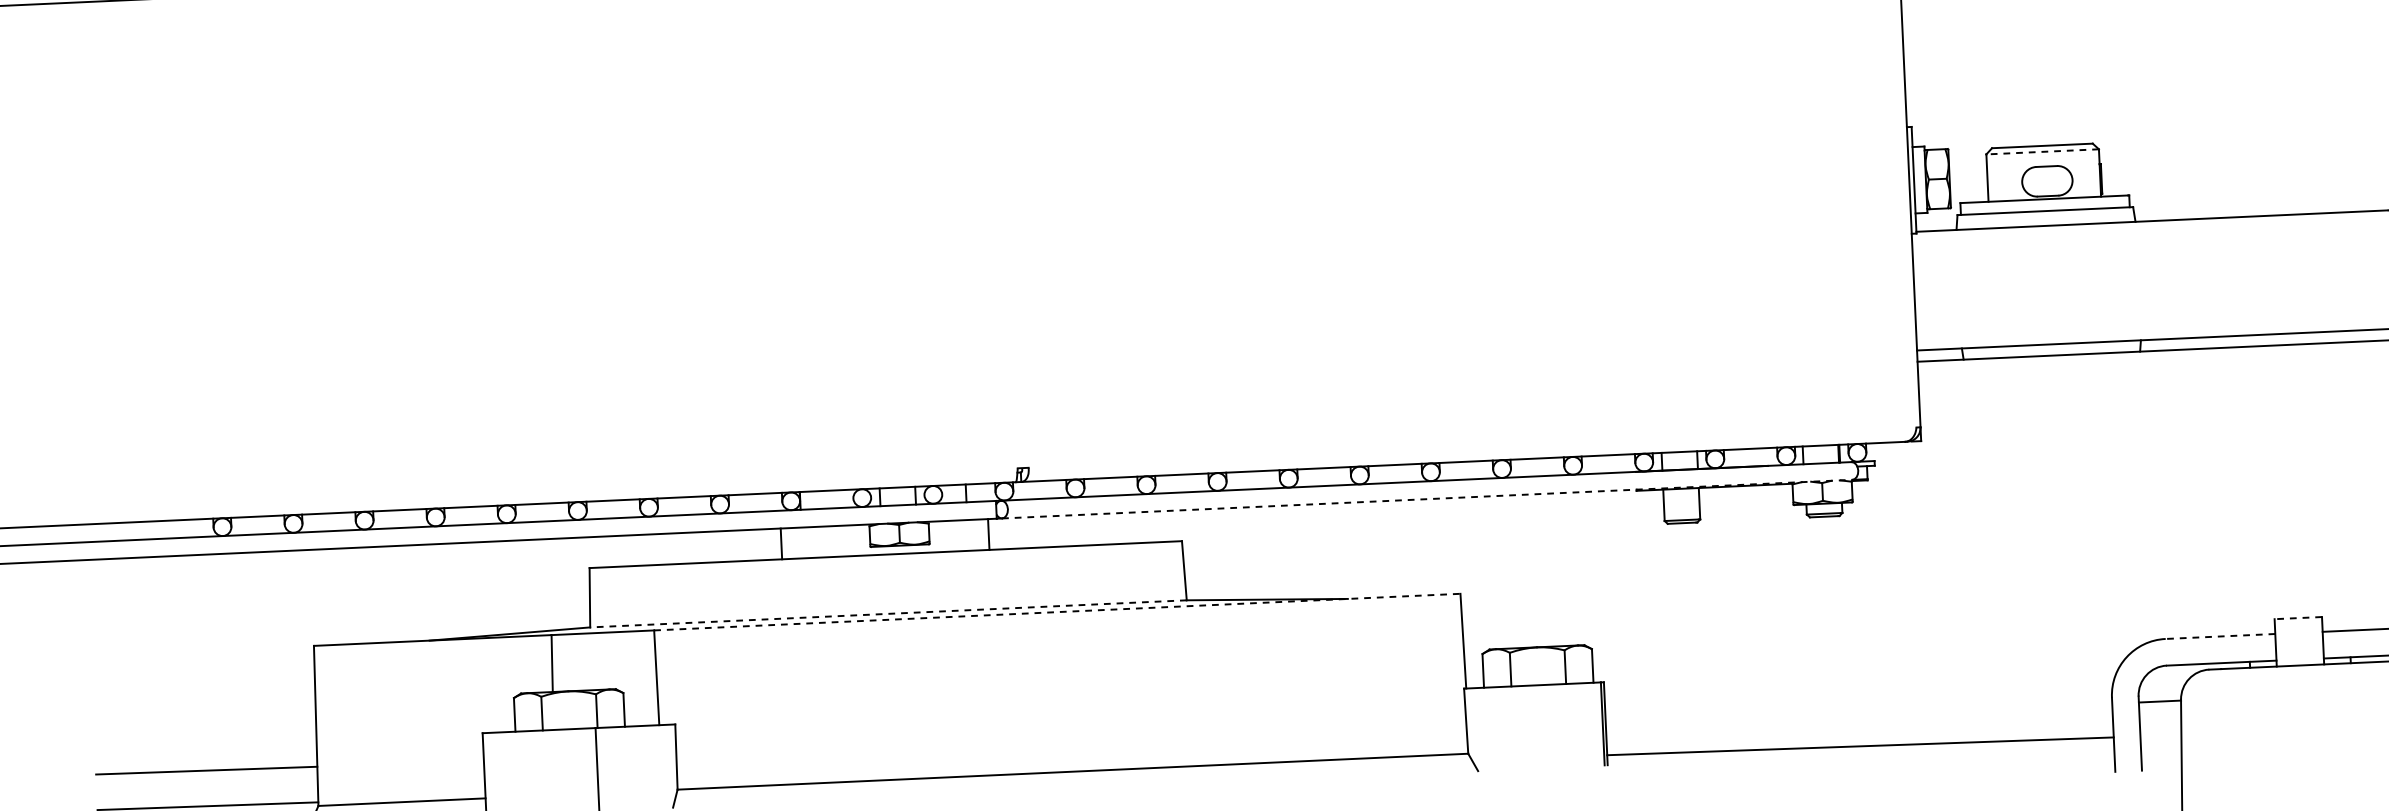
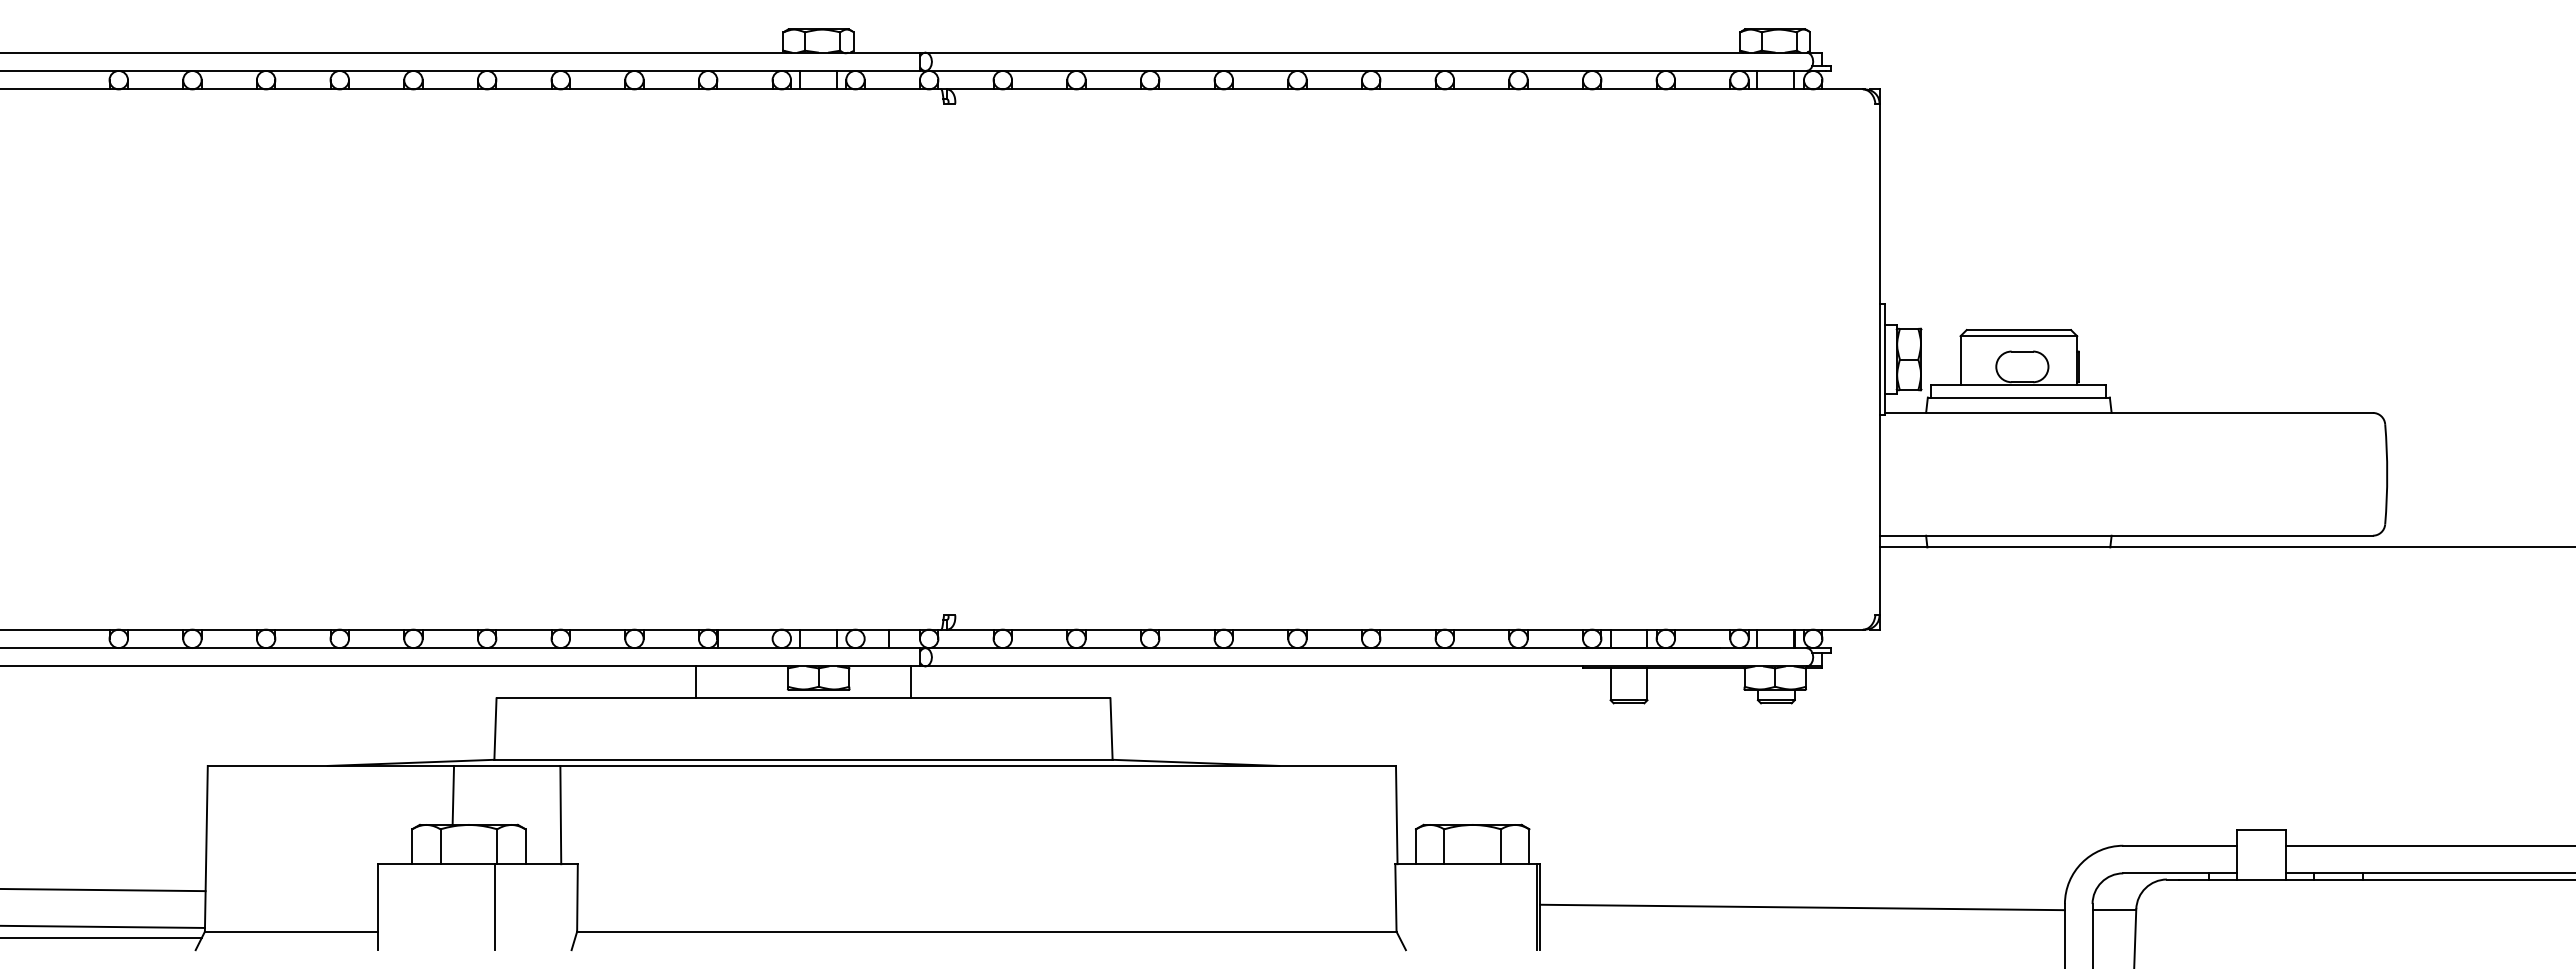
line: (2042, 152) -> (2018, 336), dashed -> solid
line: (1427, 499) -> (1366, 666), dashed -> solid
line: (1057, 611) -> (978, 765), dashed -> solid
line: (888, 613) -> (803, 759), dashed -> solid
line: (2298, 618) -> (2261, 830), dashed -> solid
line: (2220, 636) -> (2180, 845), dashed -> solid
line: (1860, 746) -> (1802, 907), moved

